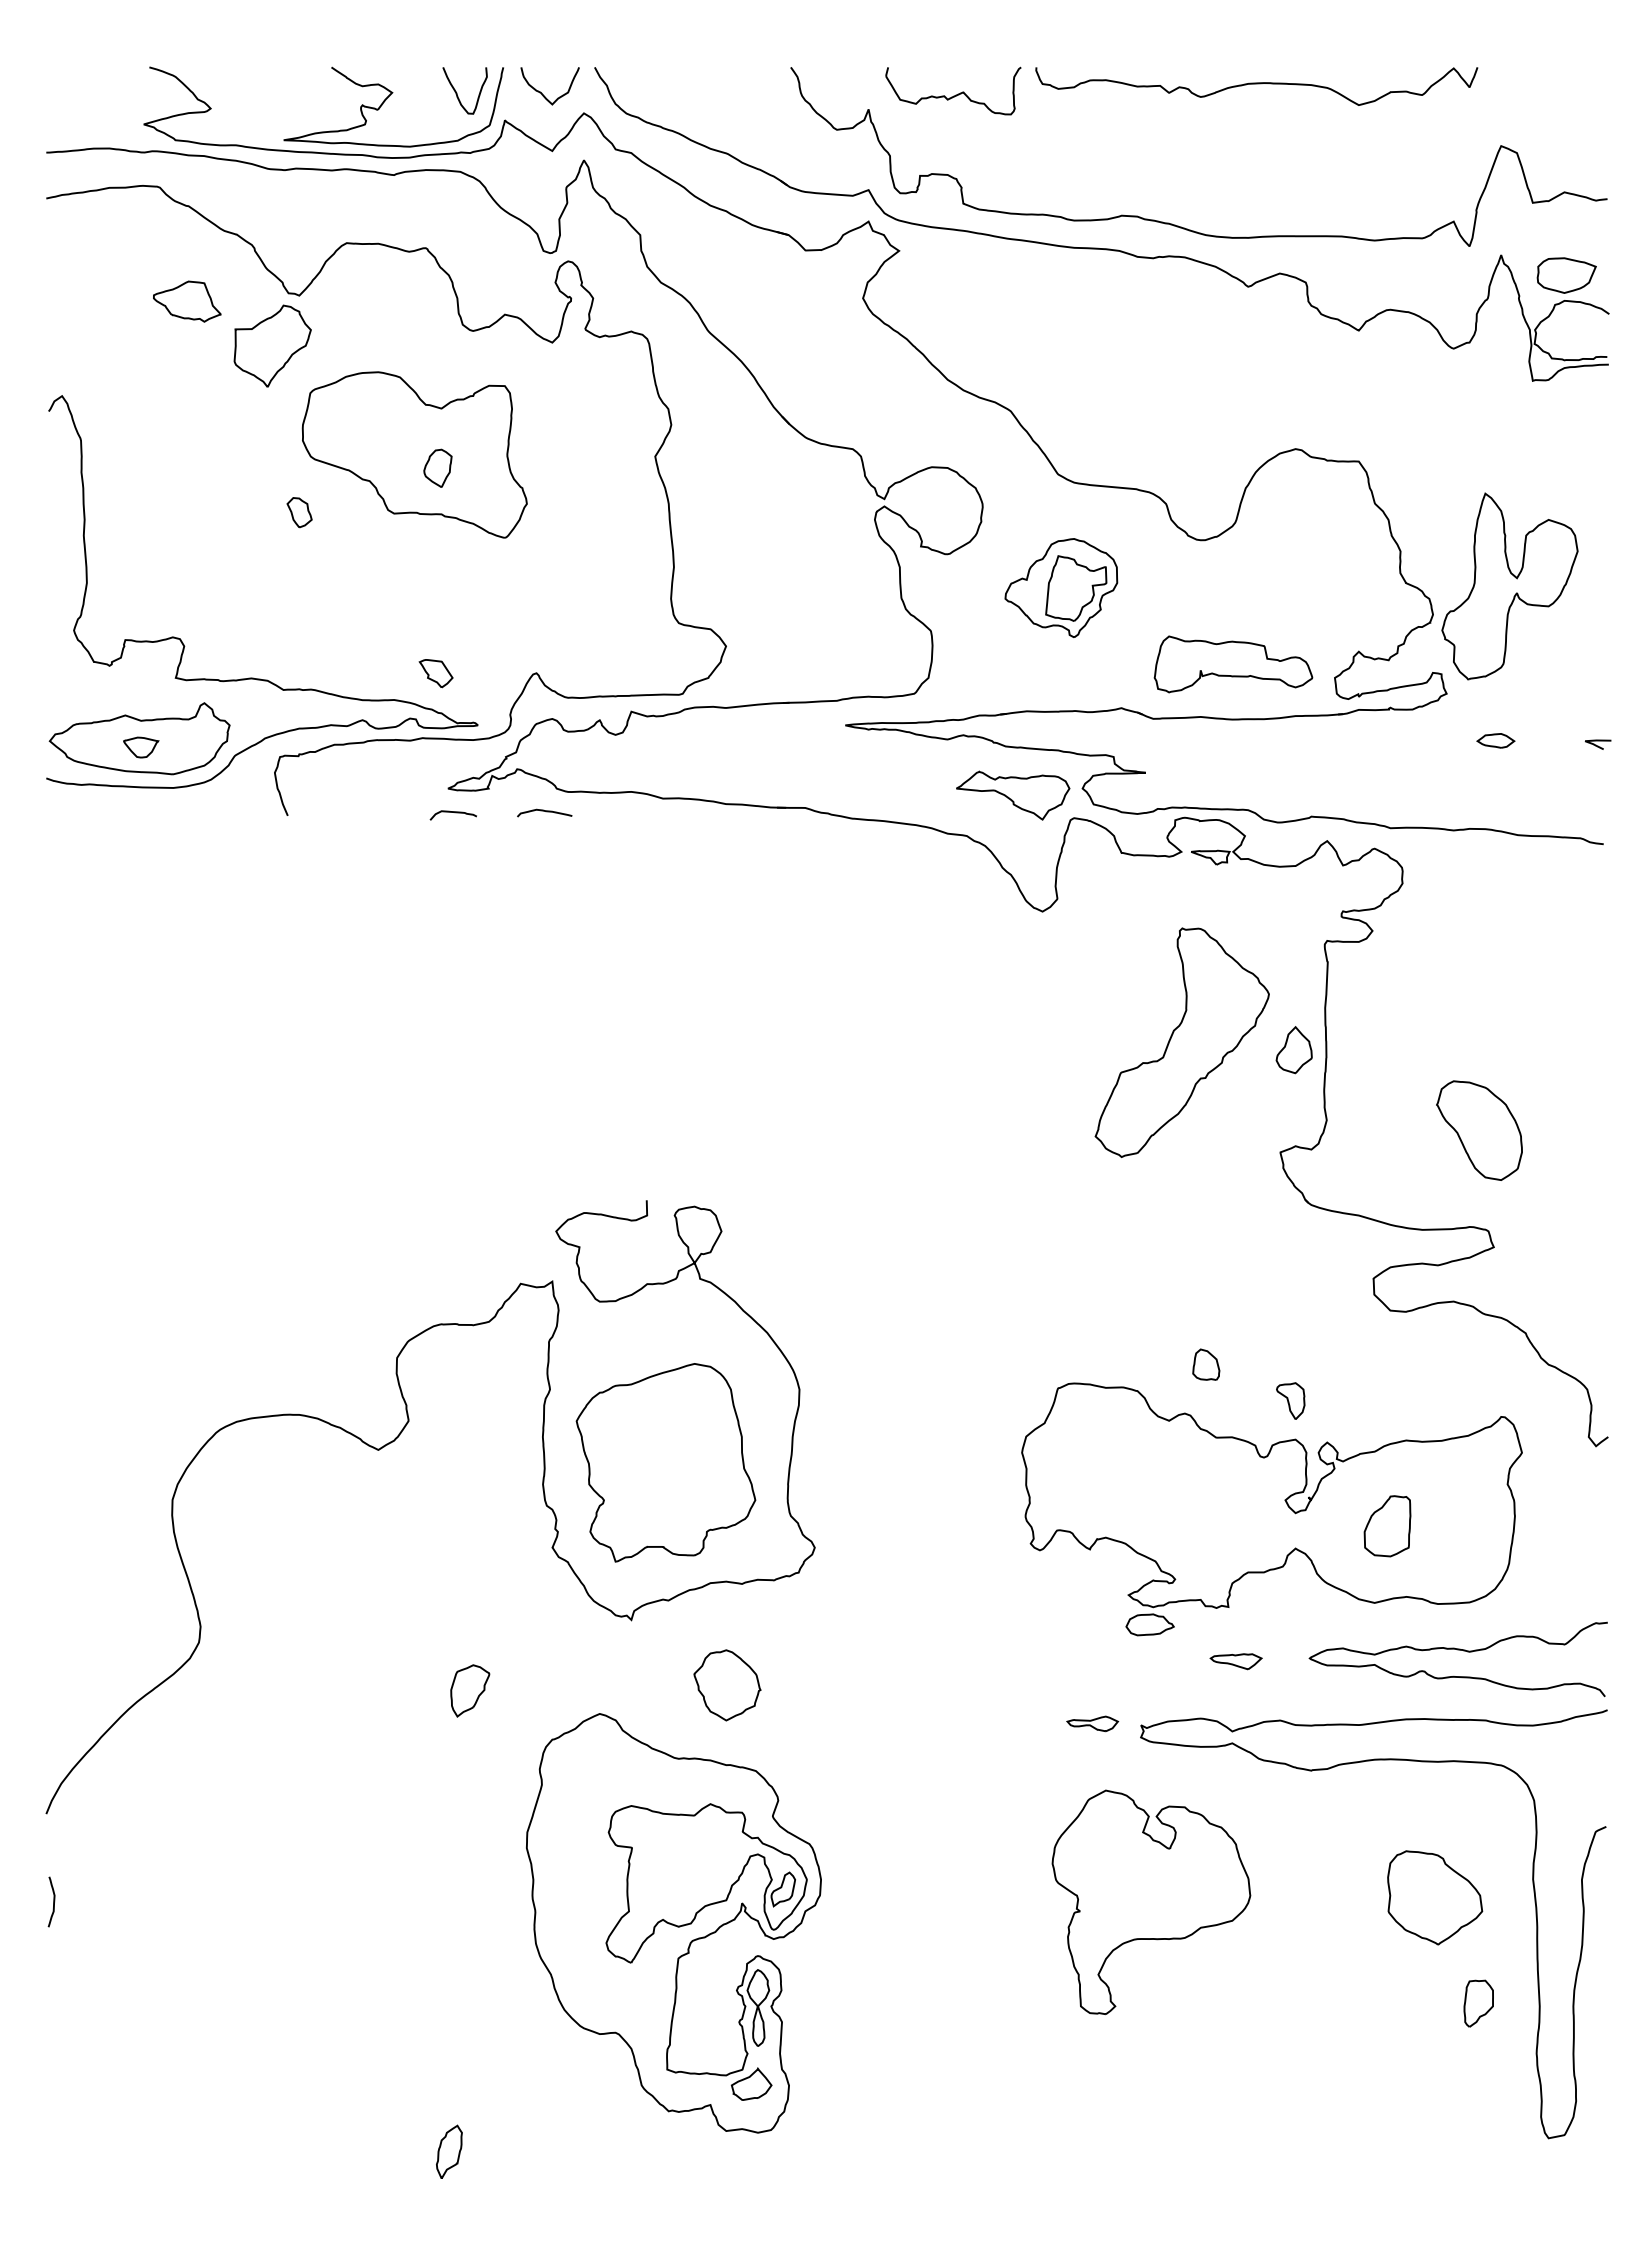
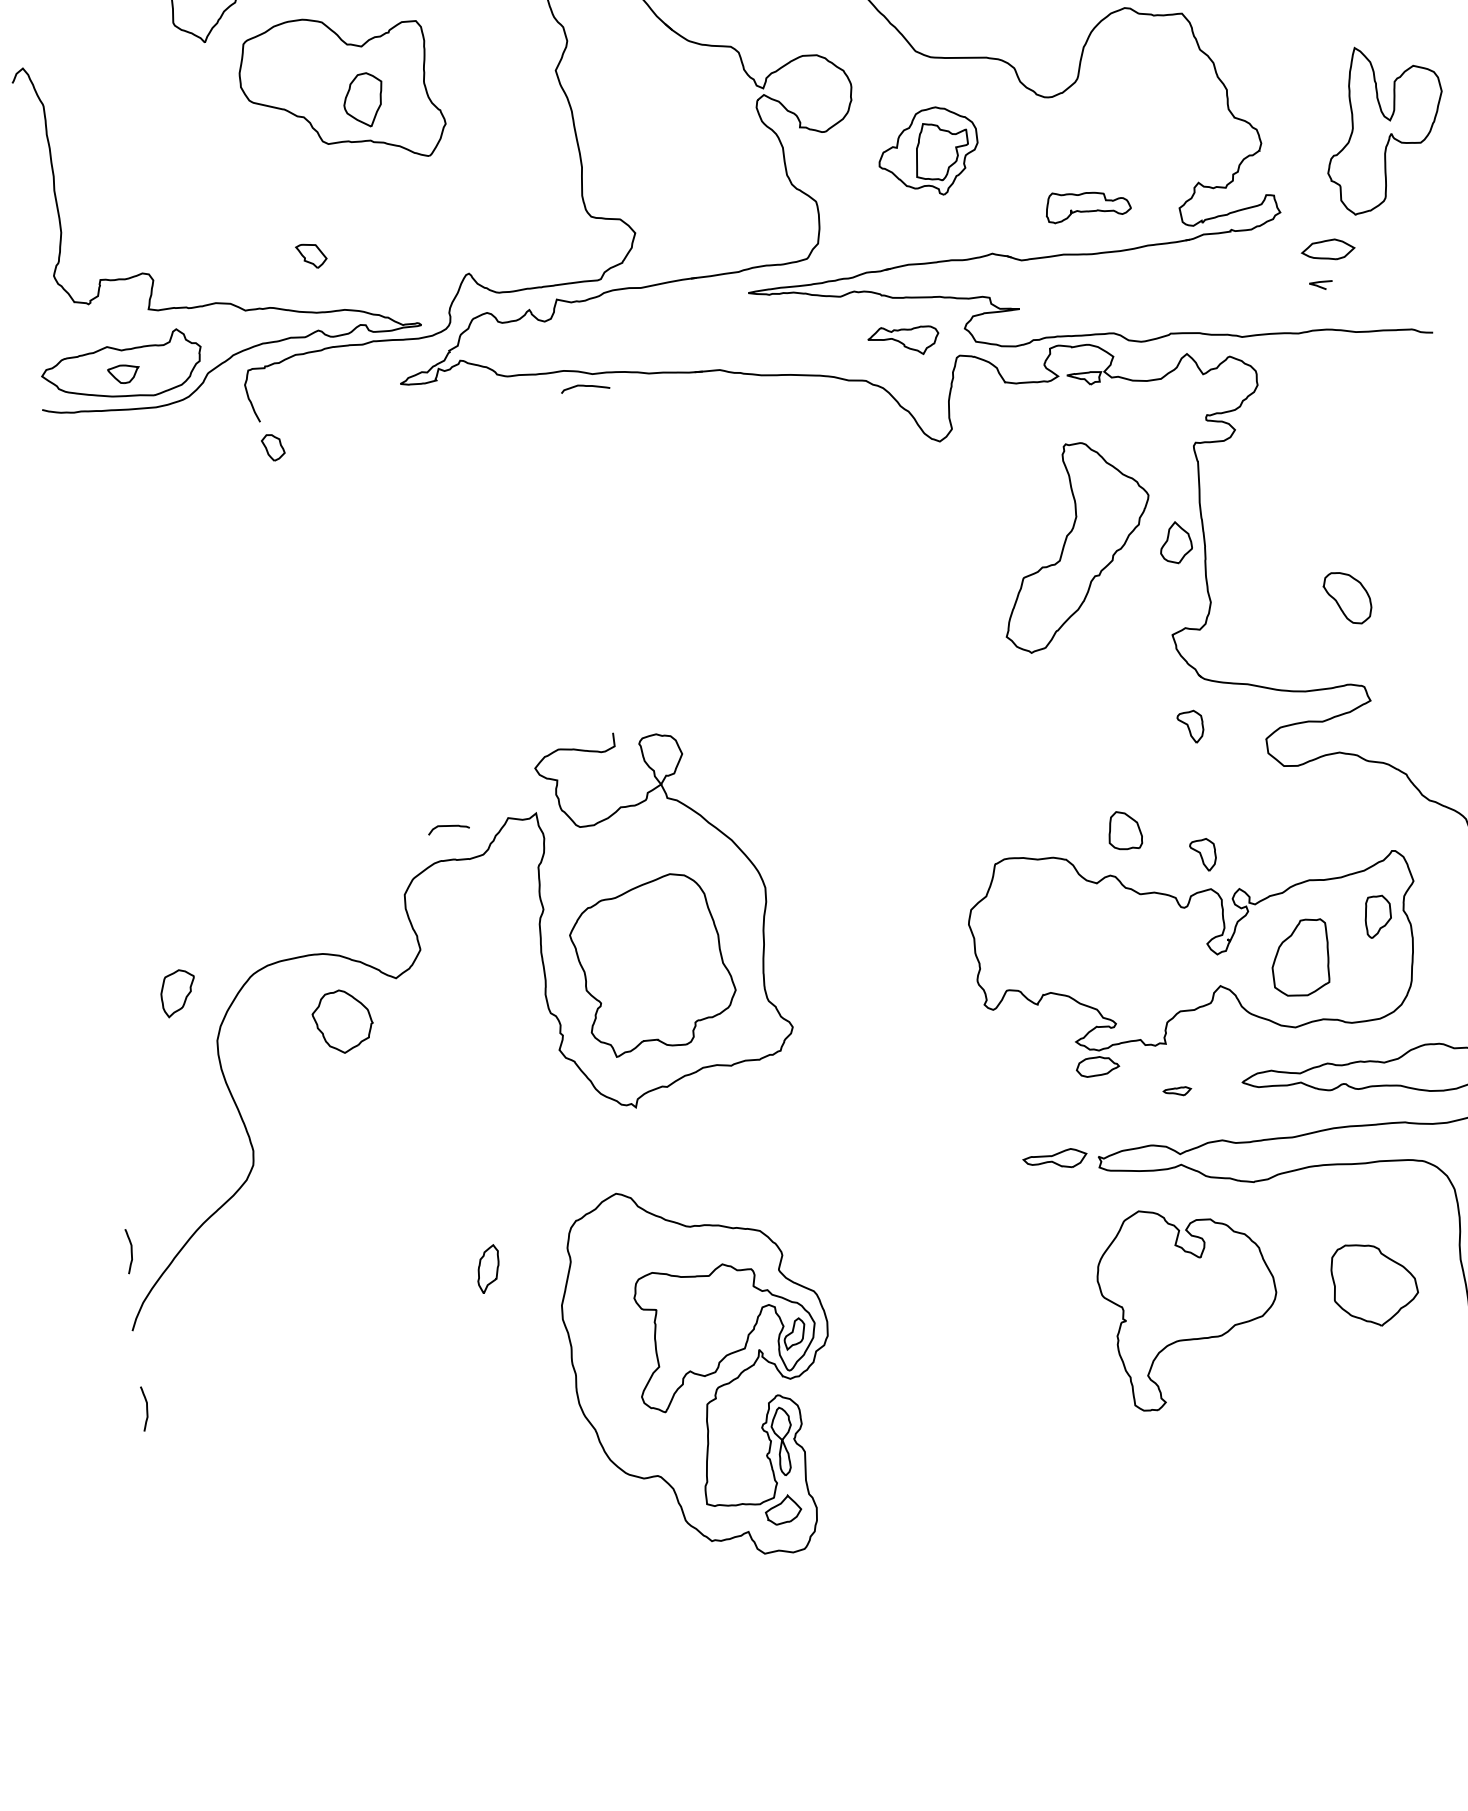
part: (437, 467) -> (363, 99), size x1.6
part: (299, 512) -> (273, 447), moved
part: (1509, 586) -> (1384, 128), moved
part: (1233, 664) -> (1088, 205), size x0.6
part: (435, 673) -> (311, 256), moved
part: (1495, 740) -> (1327, 249), size x1.6
curve: (1598, 745) -> (1321, 286), moved
part: (1013, 795) -> (903, 340), size x0.7
curve: (544, 811) -> (585, 386), moved
curve: (452, 812) -> (447, 826), moved
part: (1479, 1130) -> (1347, 598), size x0.6
part: (1290, 1256) -> (1190, 726), added
part: (1206, 1364) -> (1125, 830), size x1.4
part: (1387, 1526) -> (1300, 958), size x1.4
part: (1235, 1661) -> (1176, 1091), size x0.6
part: (727, 1685) -> (342, 1021), moved
part: (470, 1690) -> (178, 992), moved
part: (1092, 1723) -> (1055, 1159), size x1.4
curve: (53, 1724) -> (131, 1250), added
part: (1151, 1902) -> (1189, 1306), moved
part: (1478, 2003) -> (1377, 916), moved
part: (449, 2151) -> (488, 1268), moved

